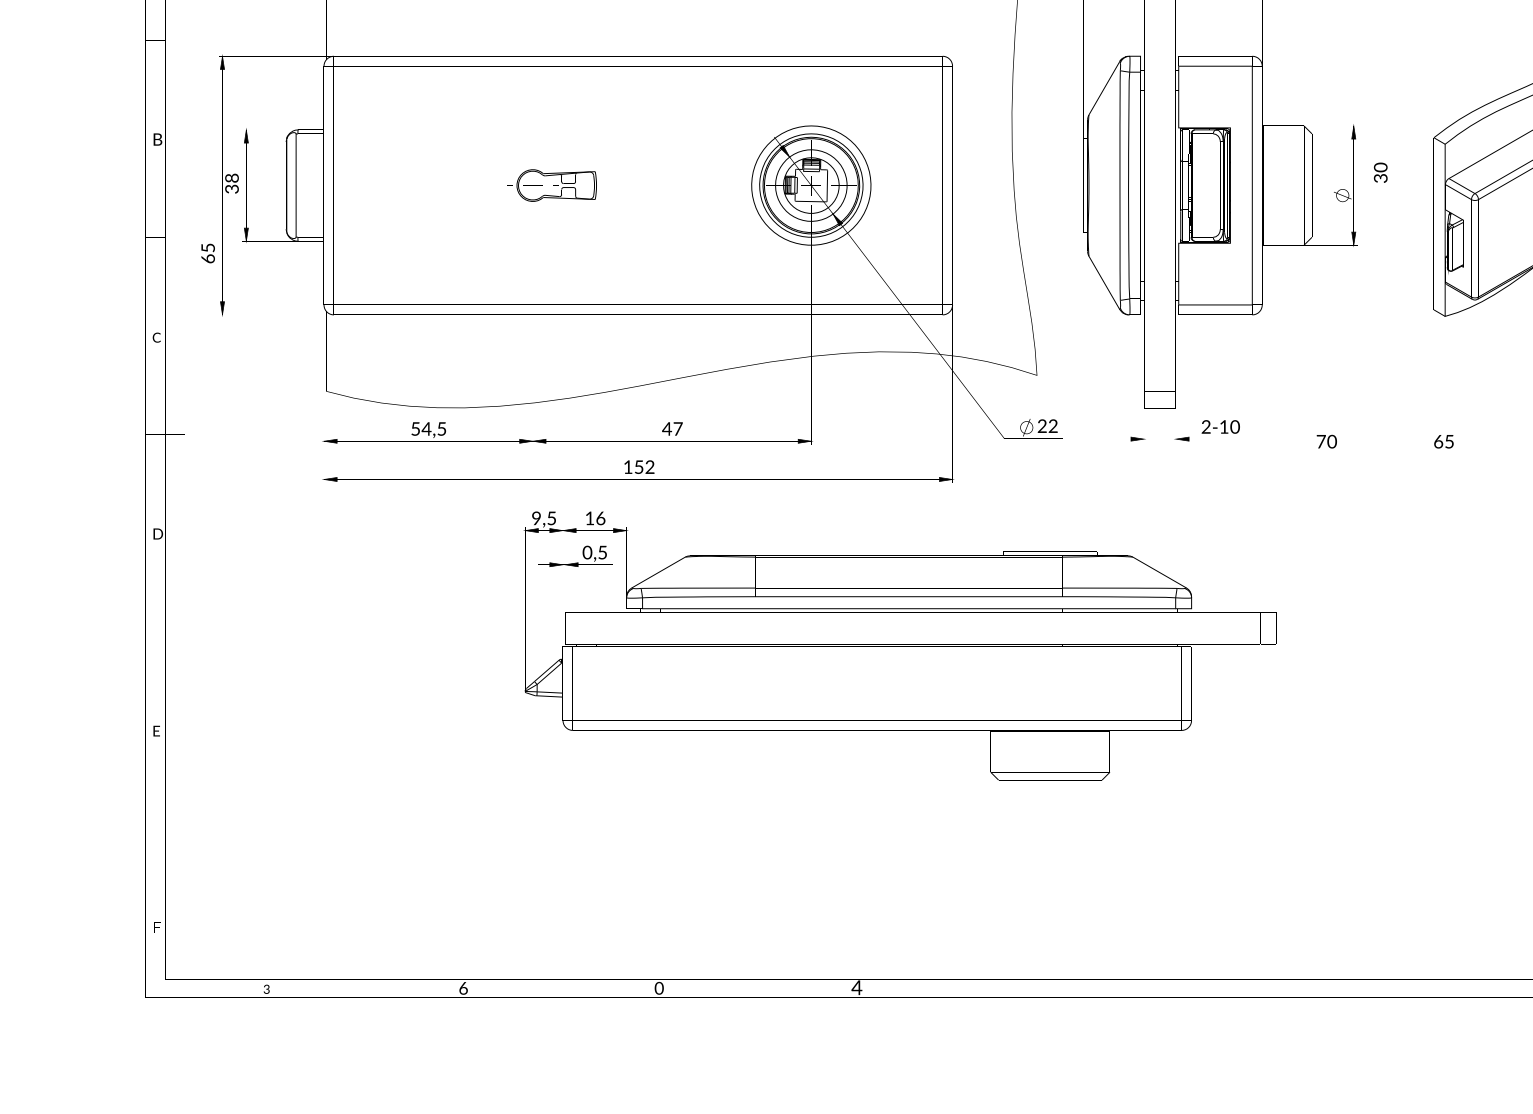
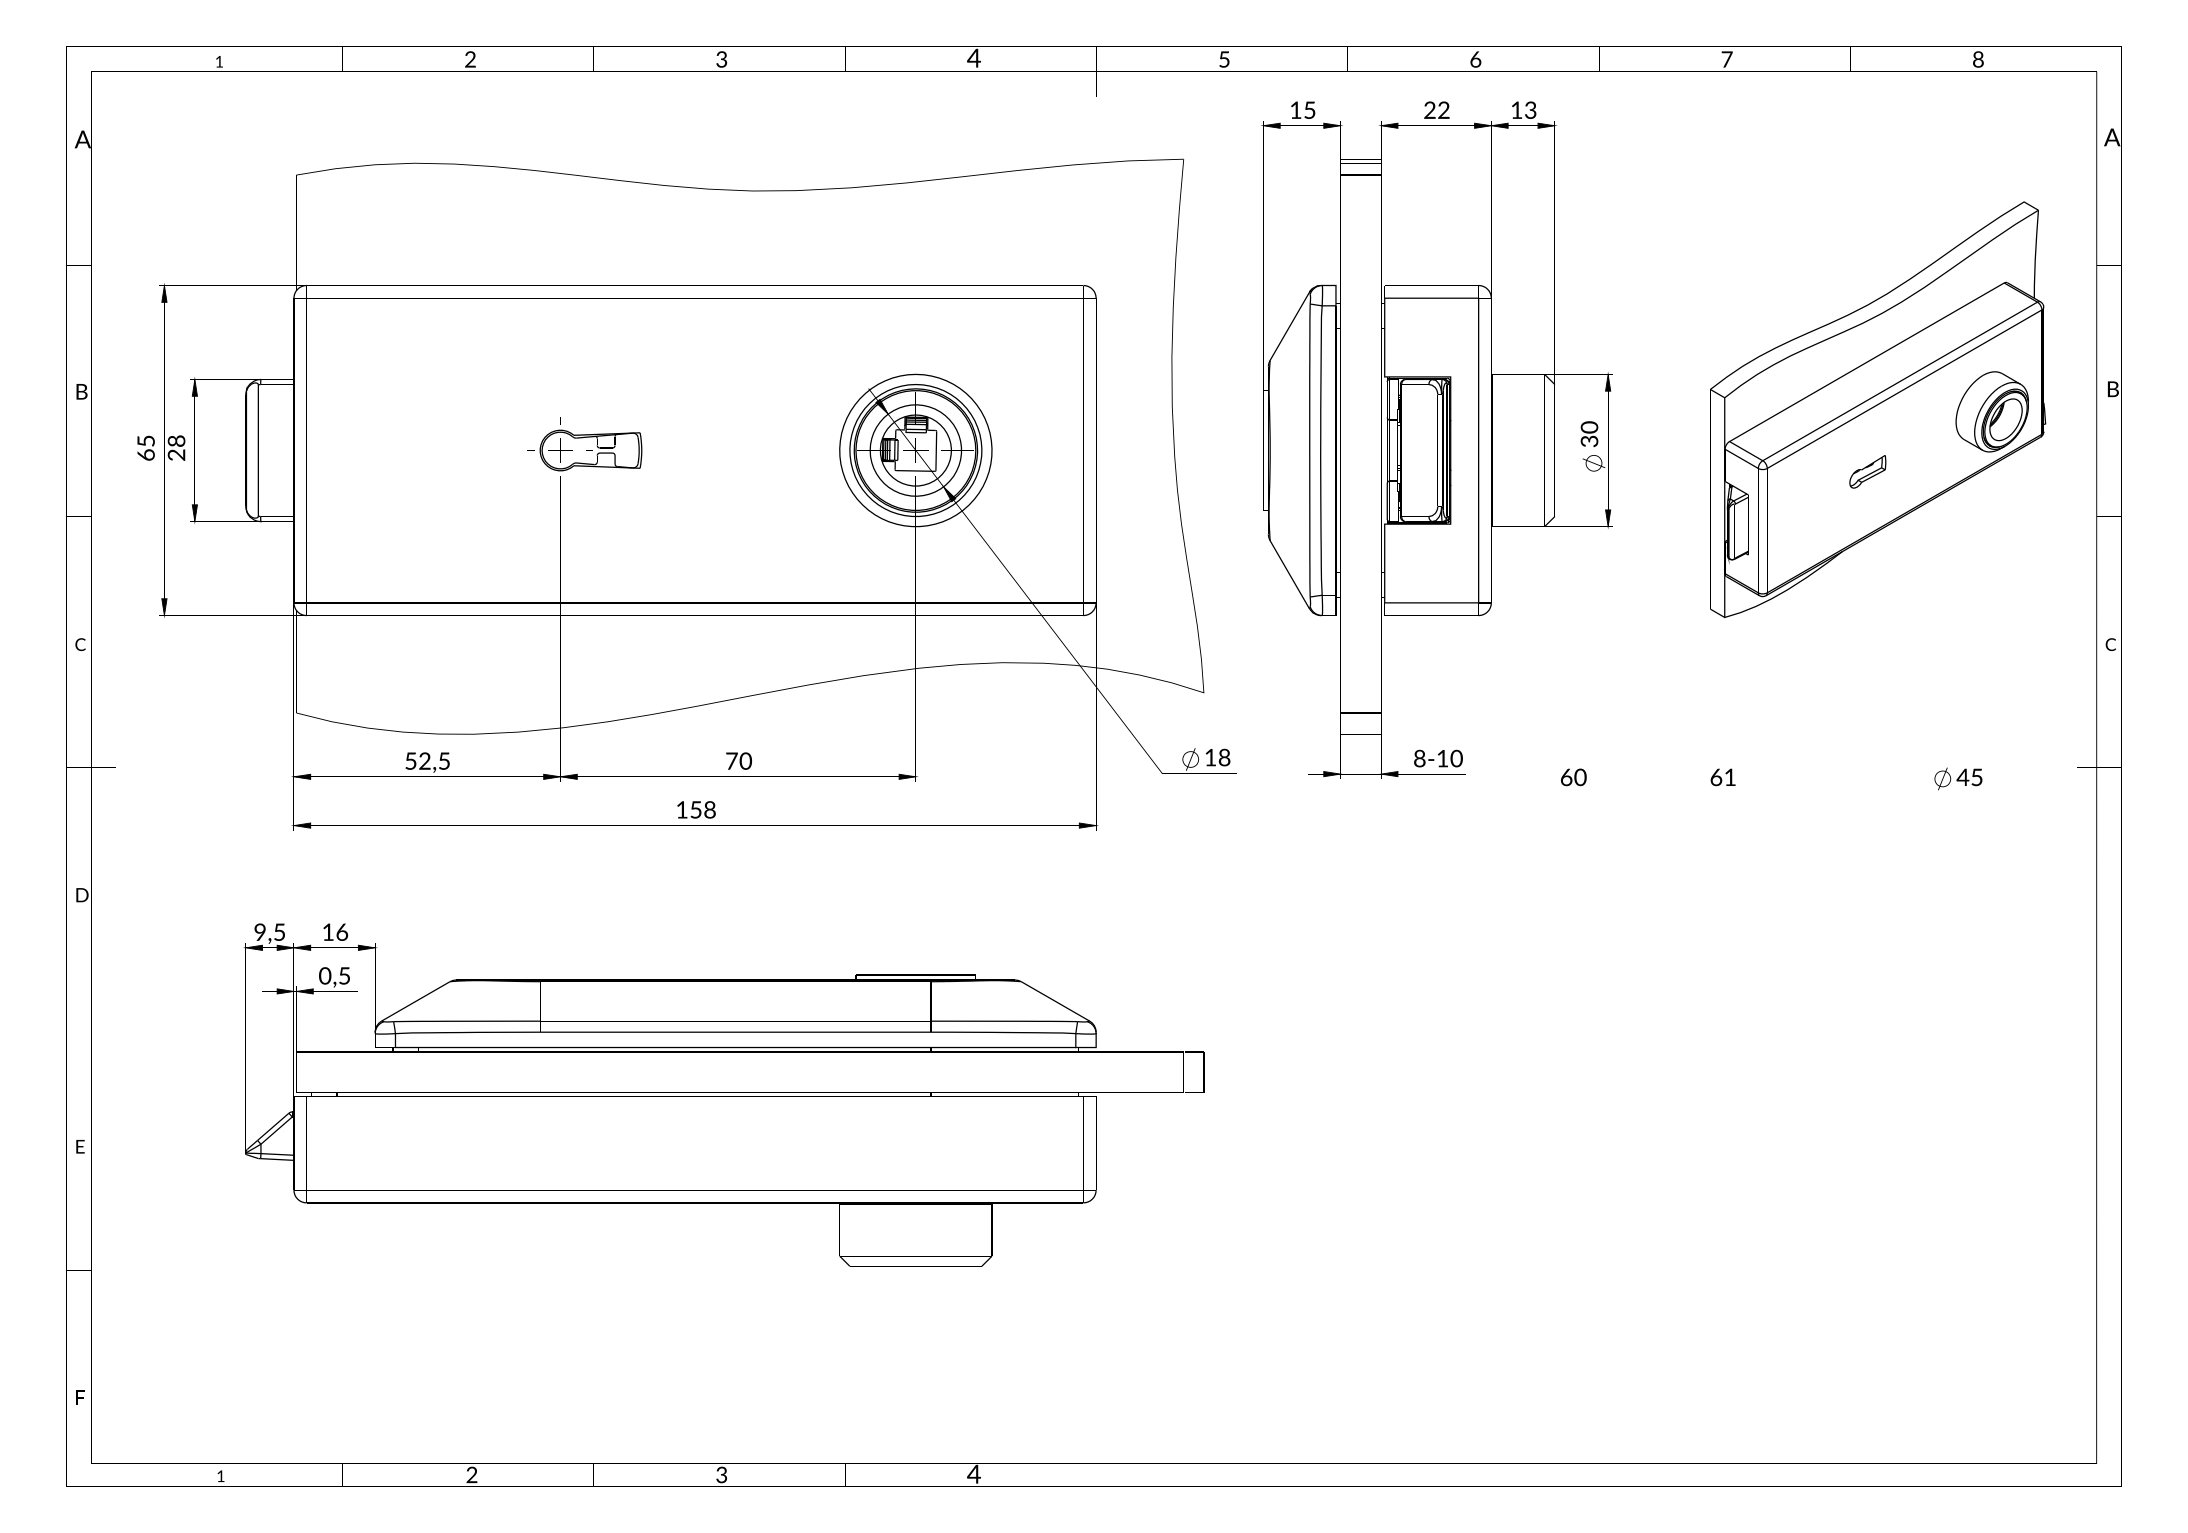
text: (1380, 173) -> (1589, 434), moved
text: (234, 188) -> (179, 454), 38 -> 28
text: (207, 252) -> (145, 447), moved
text: (1047, 426) -> (1217, 757), 22 -> 18
text: (1205, 427) -> (1419, 759), 2-10 -> 8-10
text: (426, 428) -> (424, 760), 54,5 -> 52,5
text: (672, 428) -> (738, 760), 47 -> 70
text: (1321, 441) -> (1566, 777), 70 -> 60
text: (1448, 441) -> (1729, 777), 65 -> 61
text: (649, 467) -> (709, 810), 152 -> 158
text: (899, 645) -> (723, 1094), moved
text: (463, 987) -> (471, 1474), 6 -> 2
text: (659, 987) -> (721, 1474), 0 -> 3
text: (266, 989) -> (220, 1476), 3 -> 1

